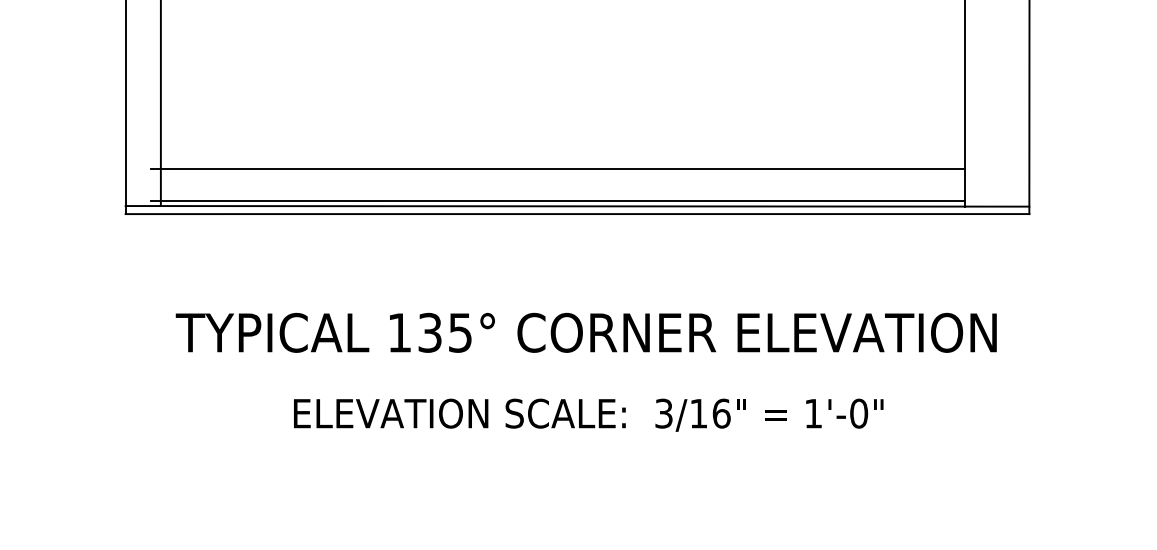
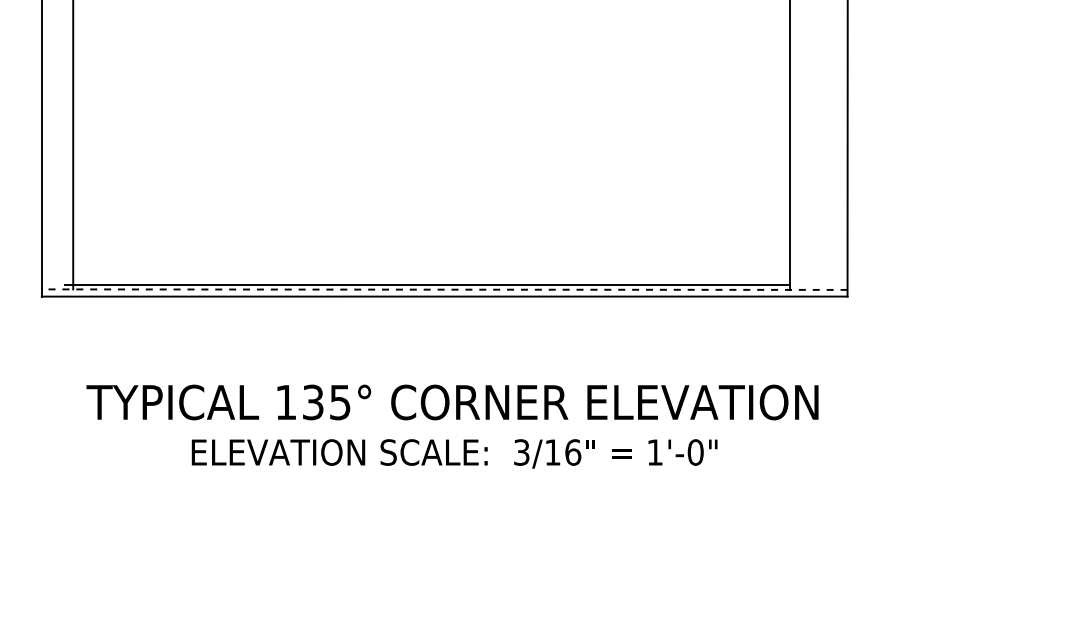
line: (557, 169) -> (426, 256), removed
line: (577, 206) -> (444, 289), solid -> dashed
text: (588, 414) -> (454, 453), moved

